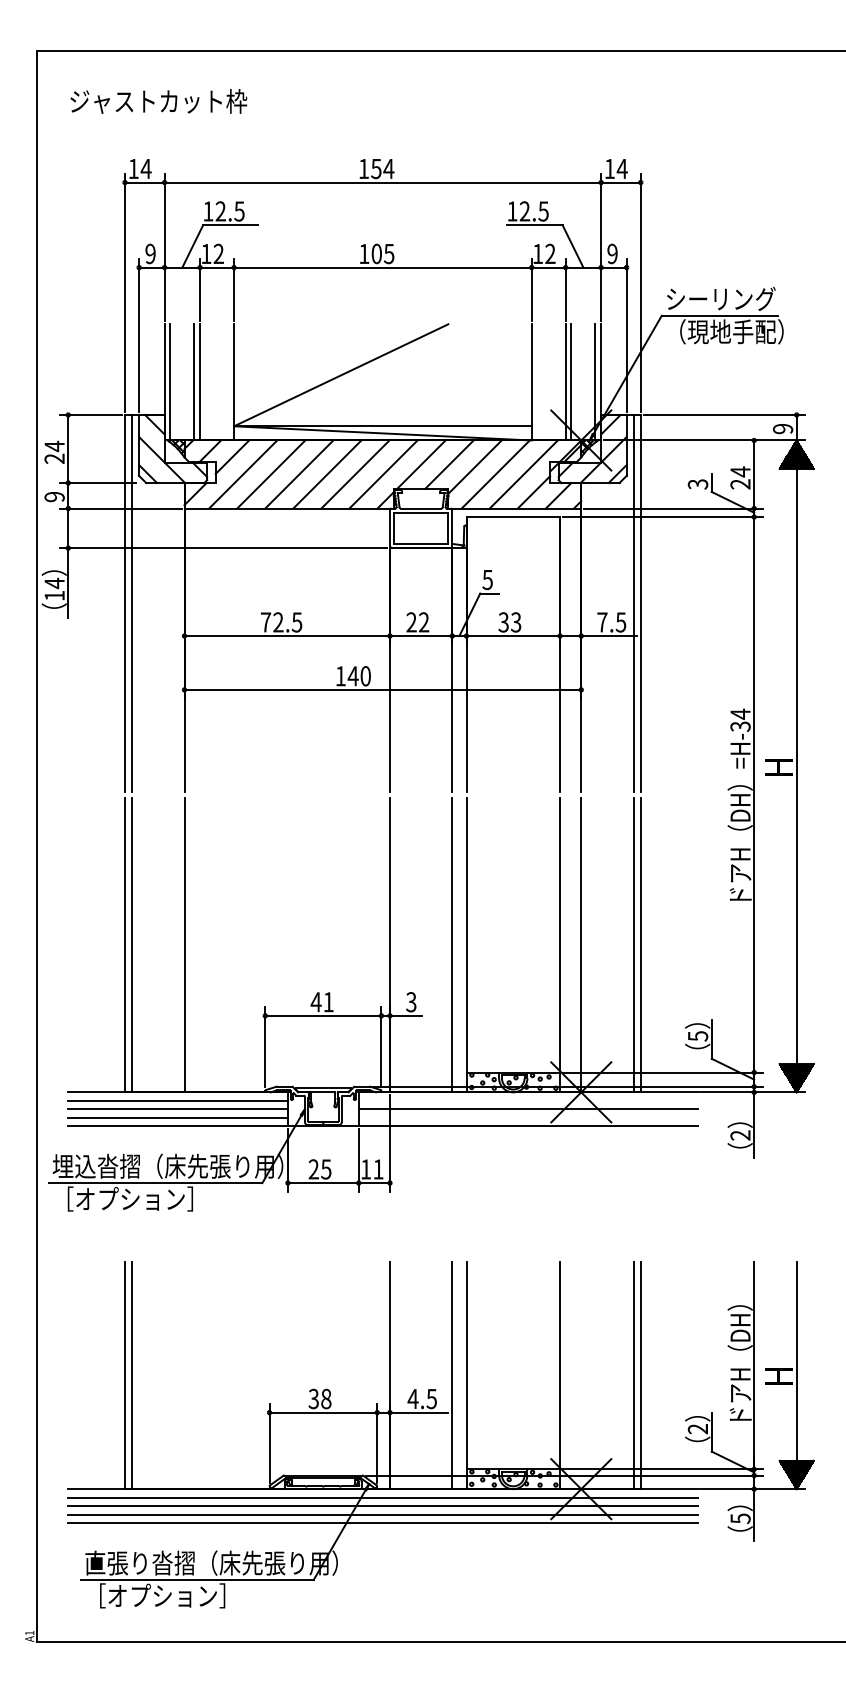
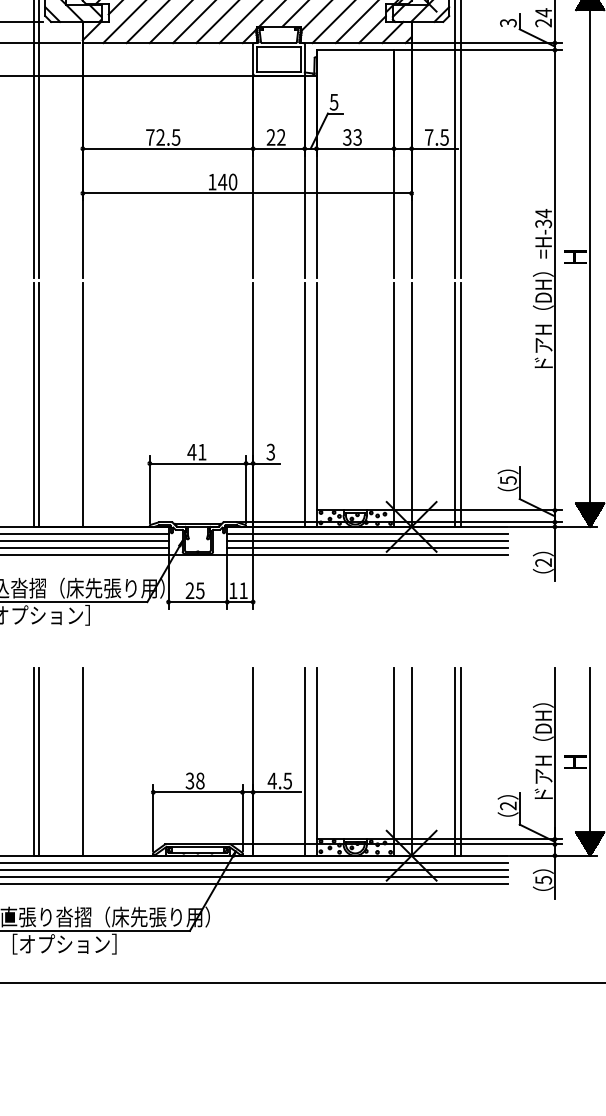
line: (527, 1100) -> (367, 533), added
line: (527, 1117) -> (367, 547), added
line: (184, 1375) -> (82, 761), added
line: (581, 1375) -> (411, 761), added

